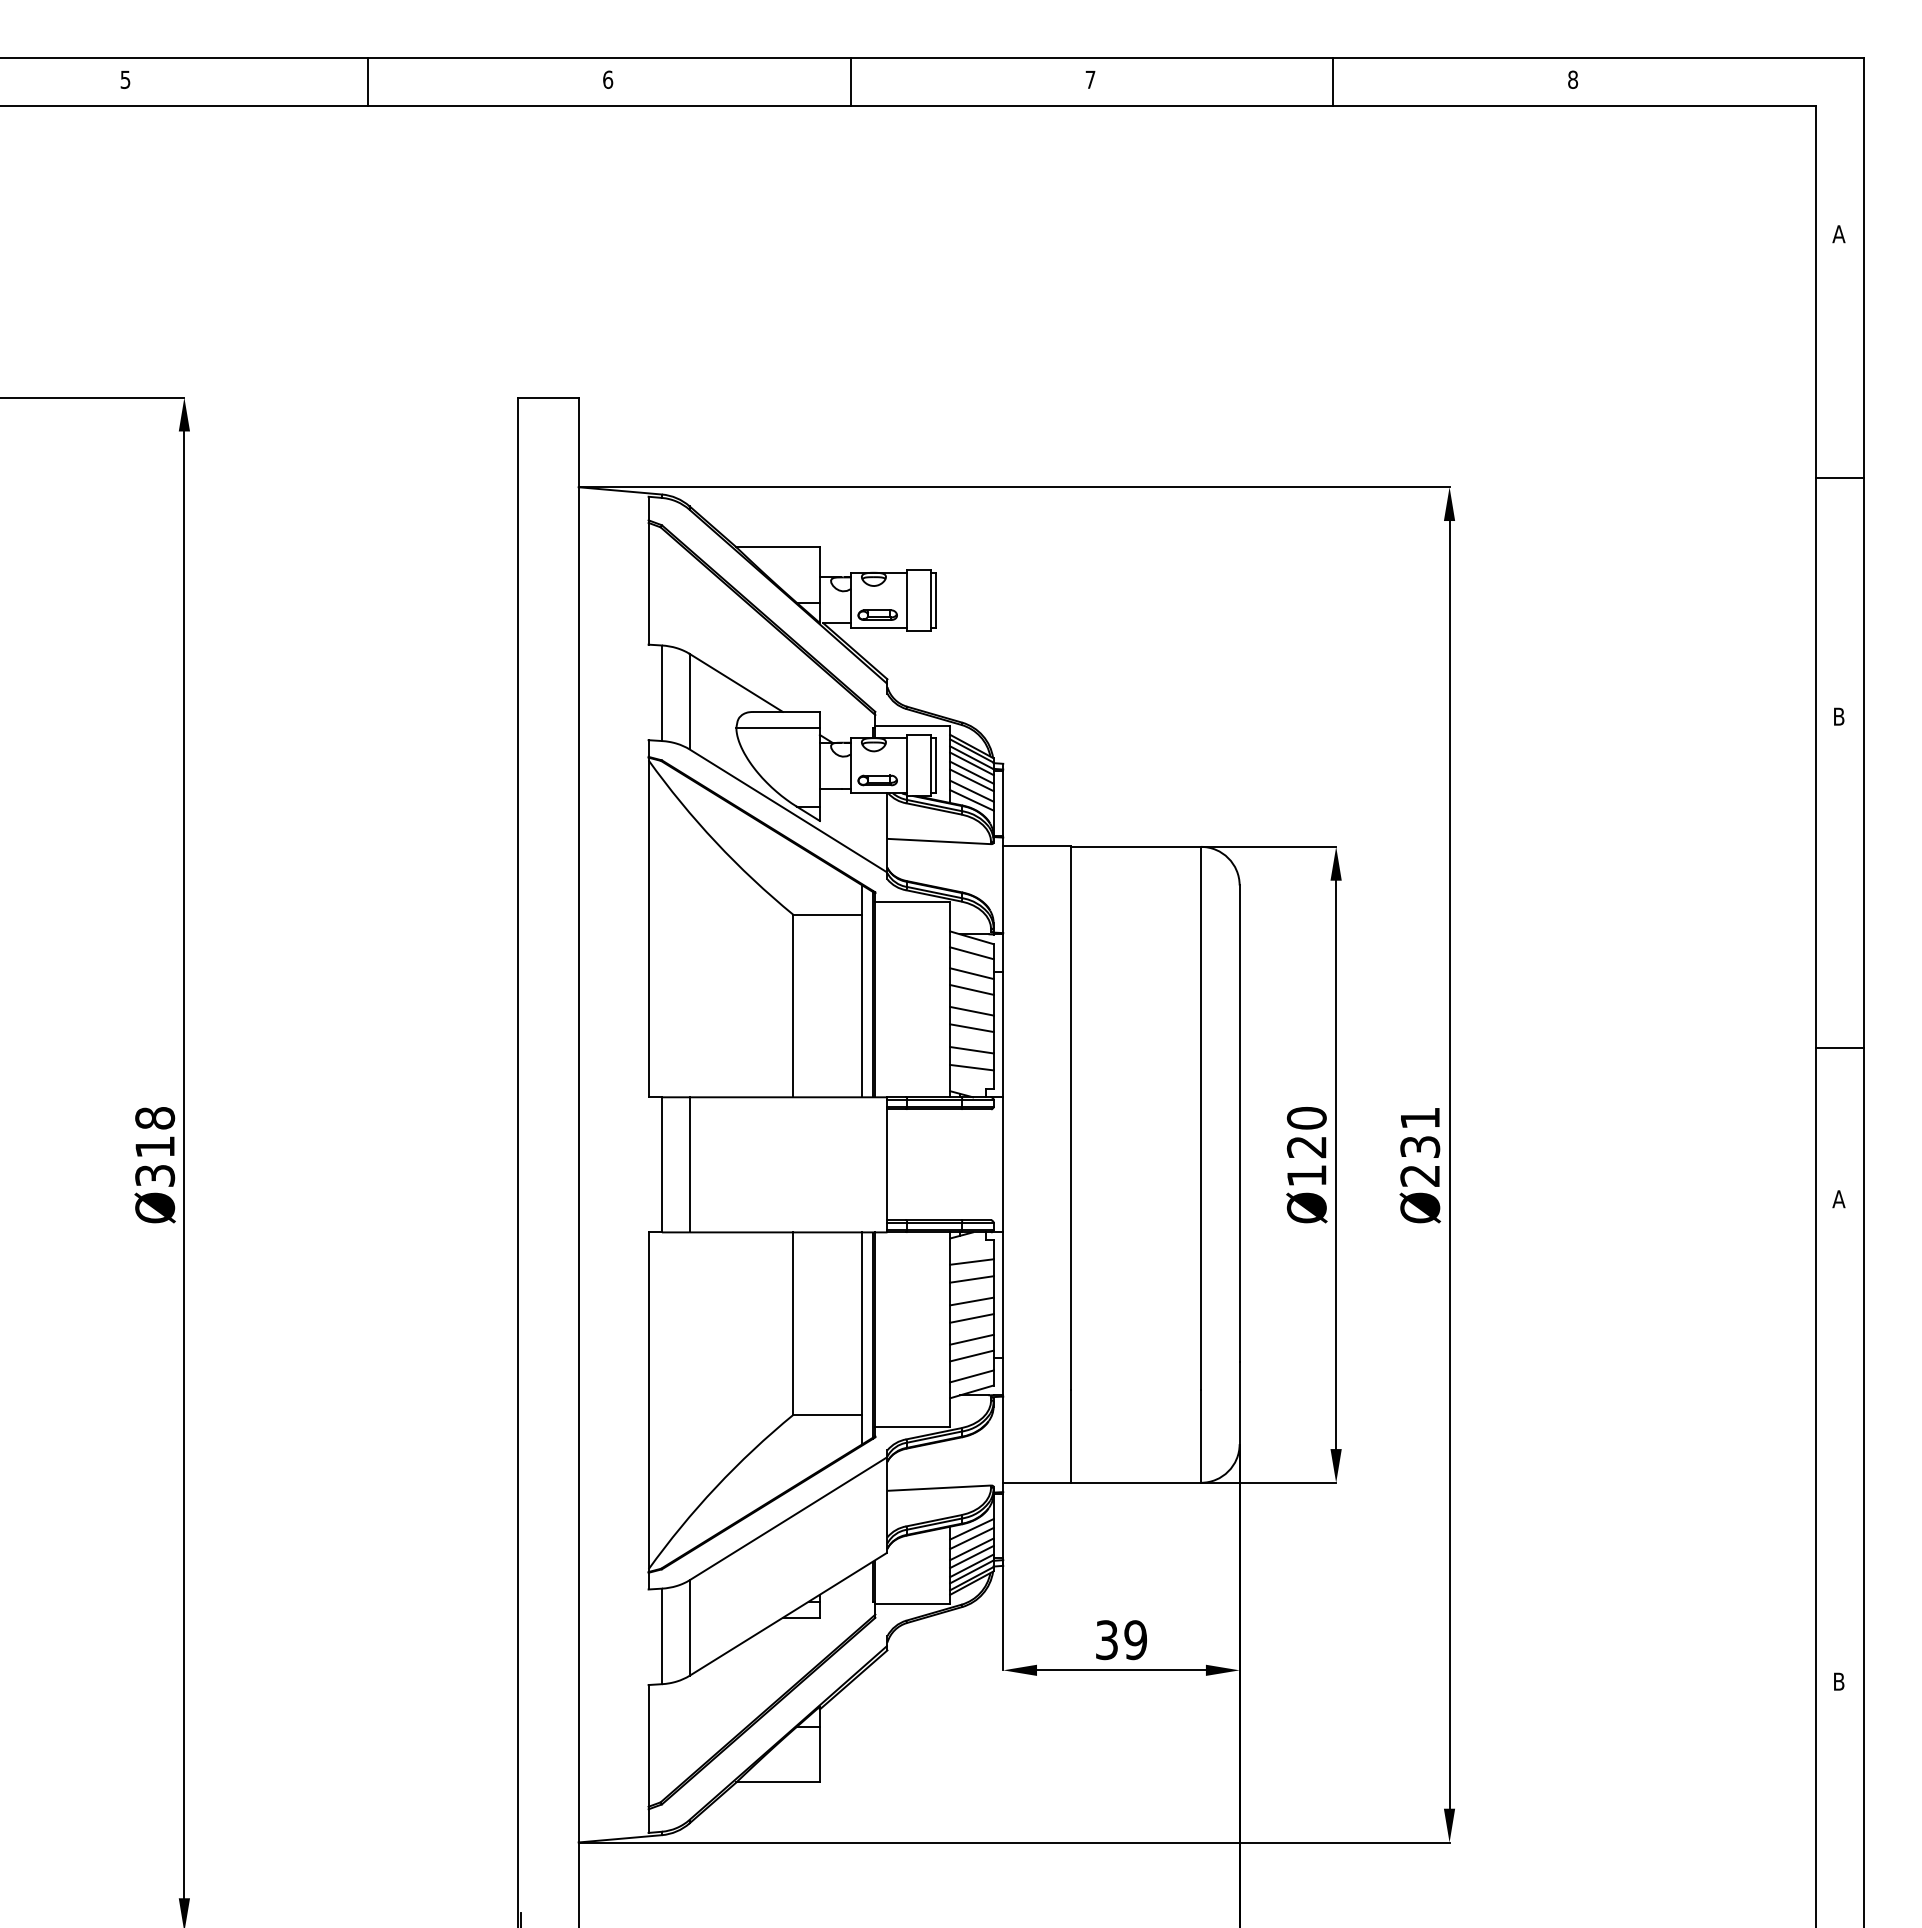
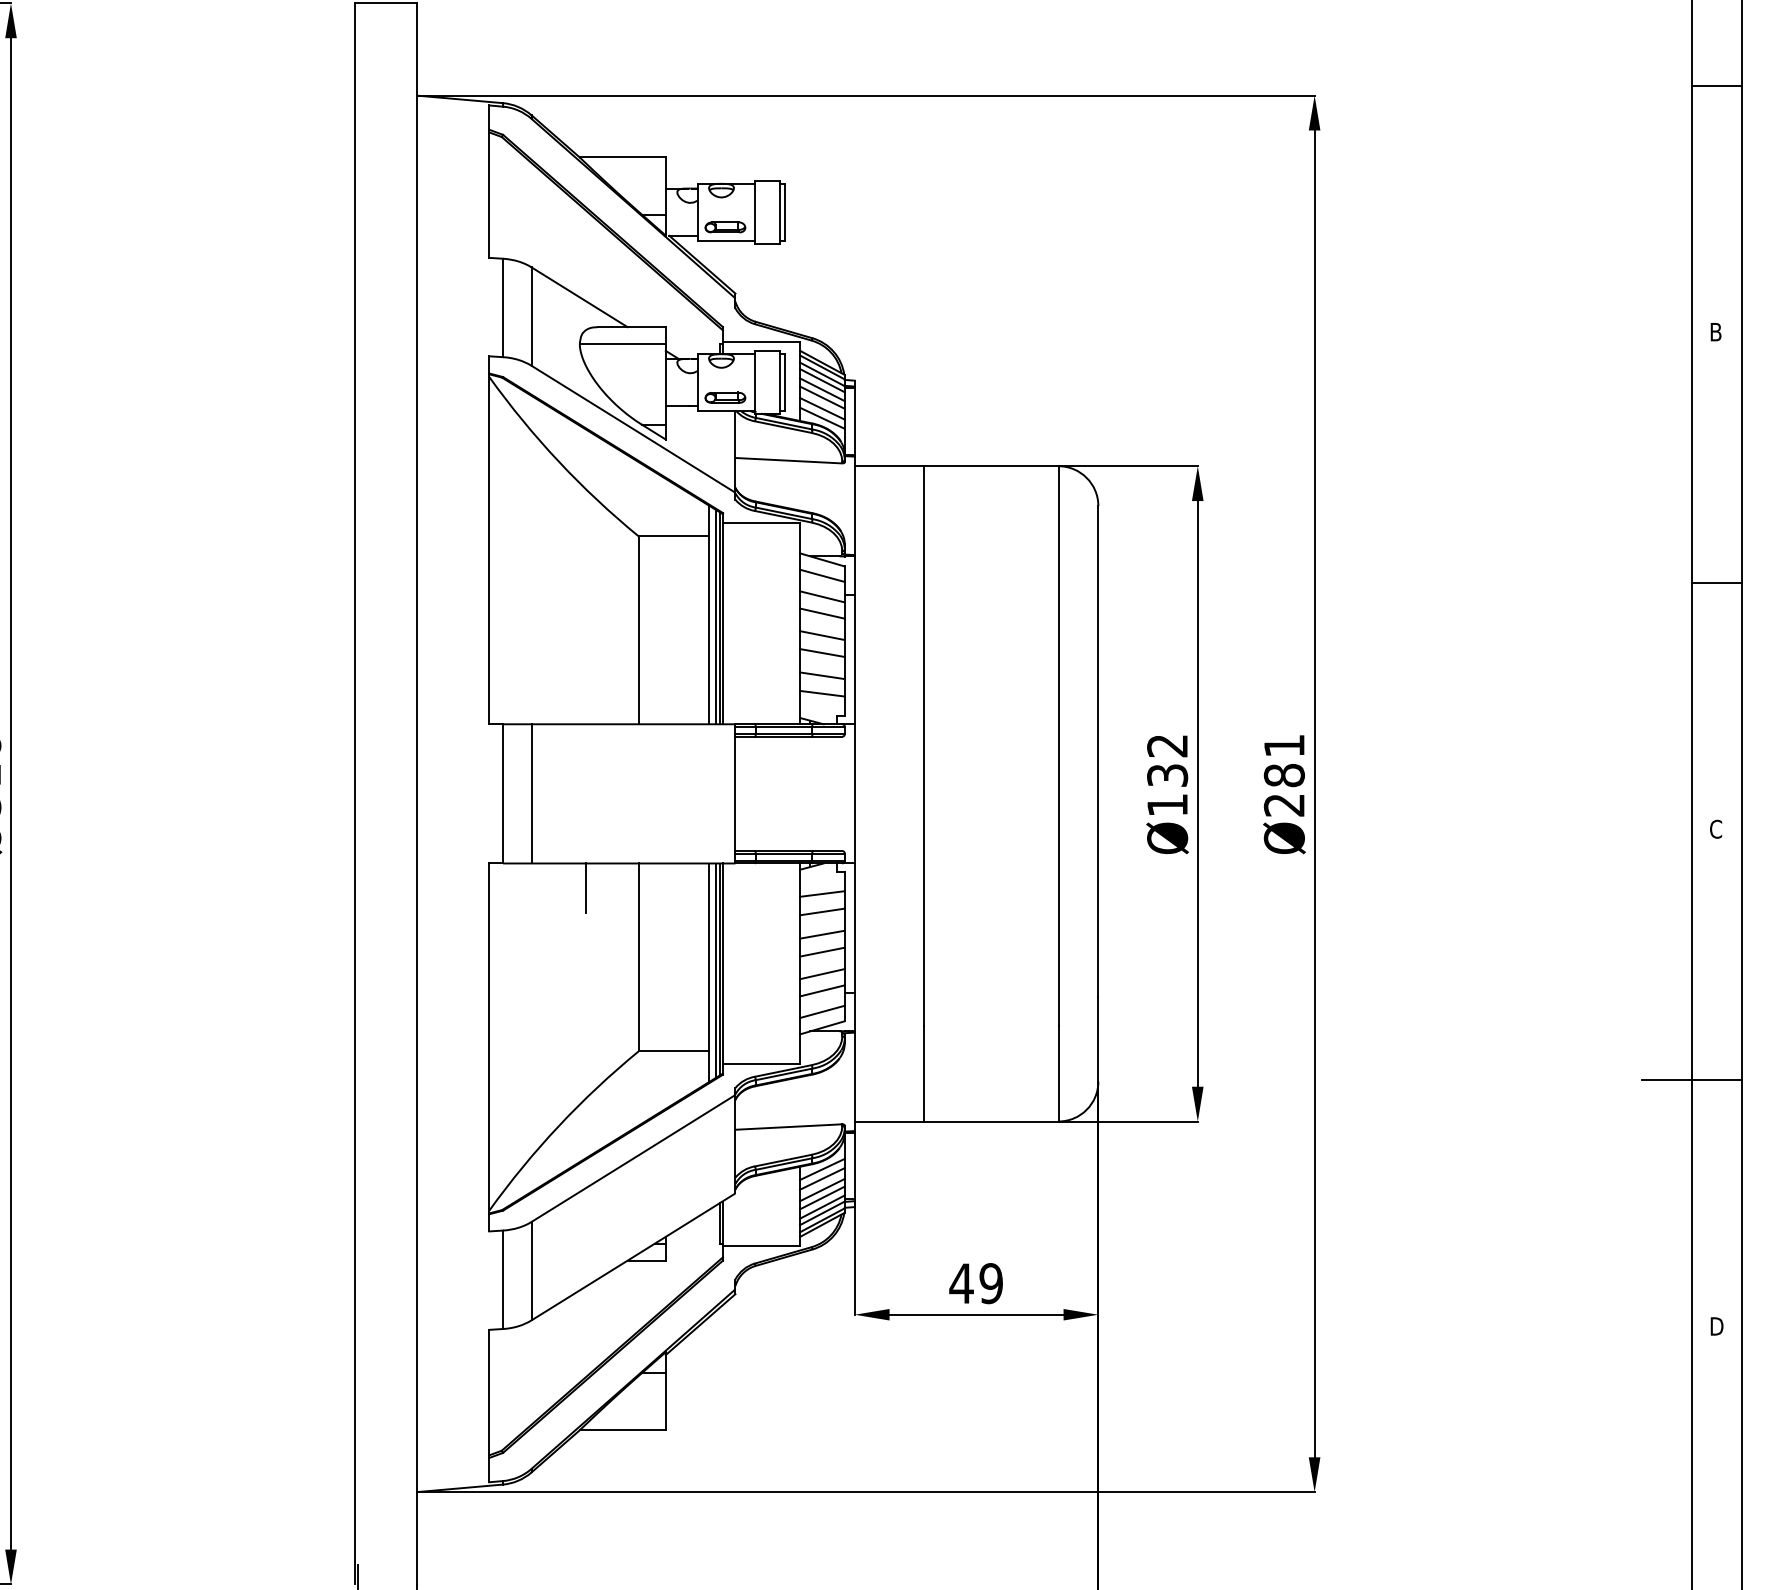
line: (868, 993) -> (715, 617), added
line: (1839, 1048) -> (1716, 583), moved
text: (1306, 1132) -> (1167, 760), Ø120 -> Ø132
text: (1420, 1146) -> (1284, 774), Ø231 -> Ø281
text: (1838, 1199) -> (1715, 829), A -> C
line: (742, 1256) -> (586, 888), added
line: (868, 1336) -> (715, 970), added
line: (1815, 1442) -> (1691, 1079), added
text: (1106, 1640) -> (961, 1283), 39 -> 49
text: (1841, 1681) -> (1718, 1326), B -> D

